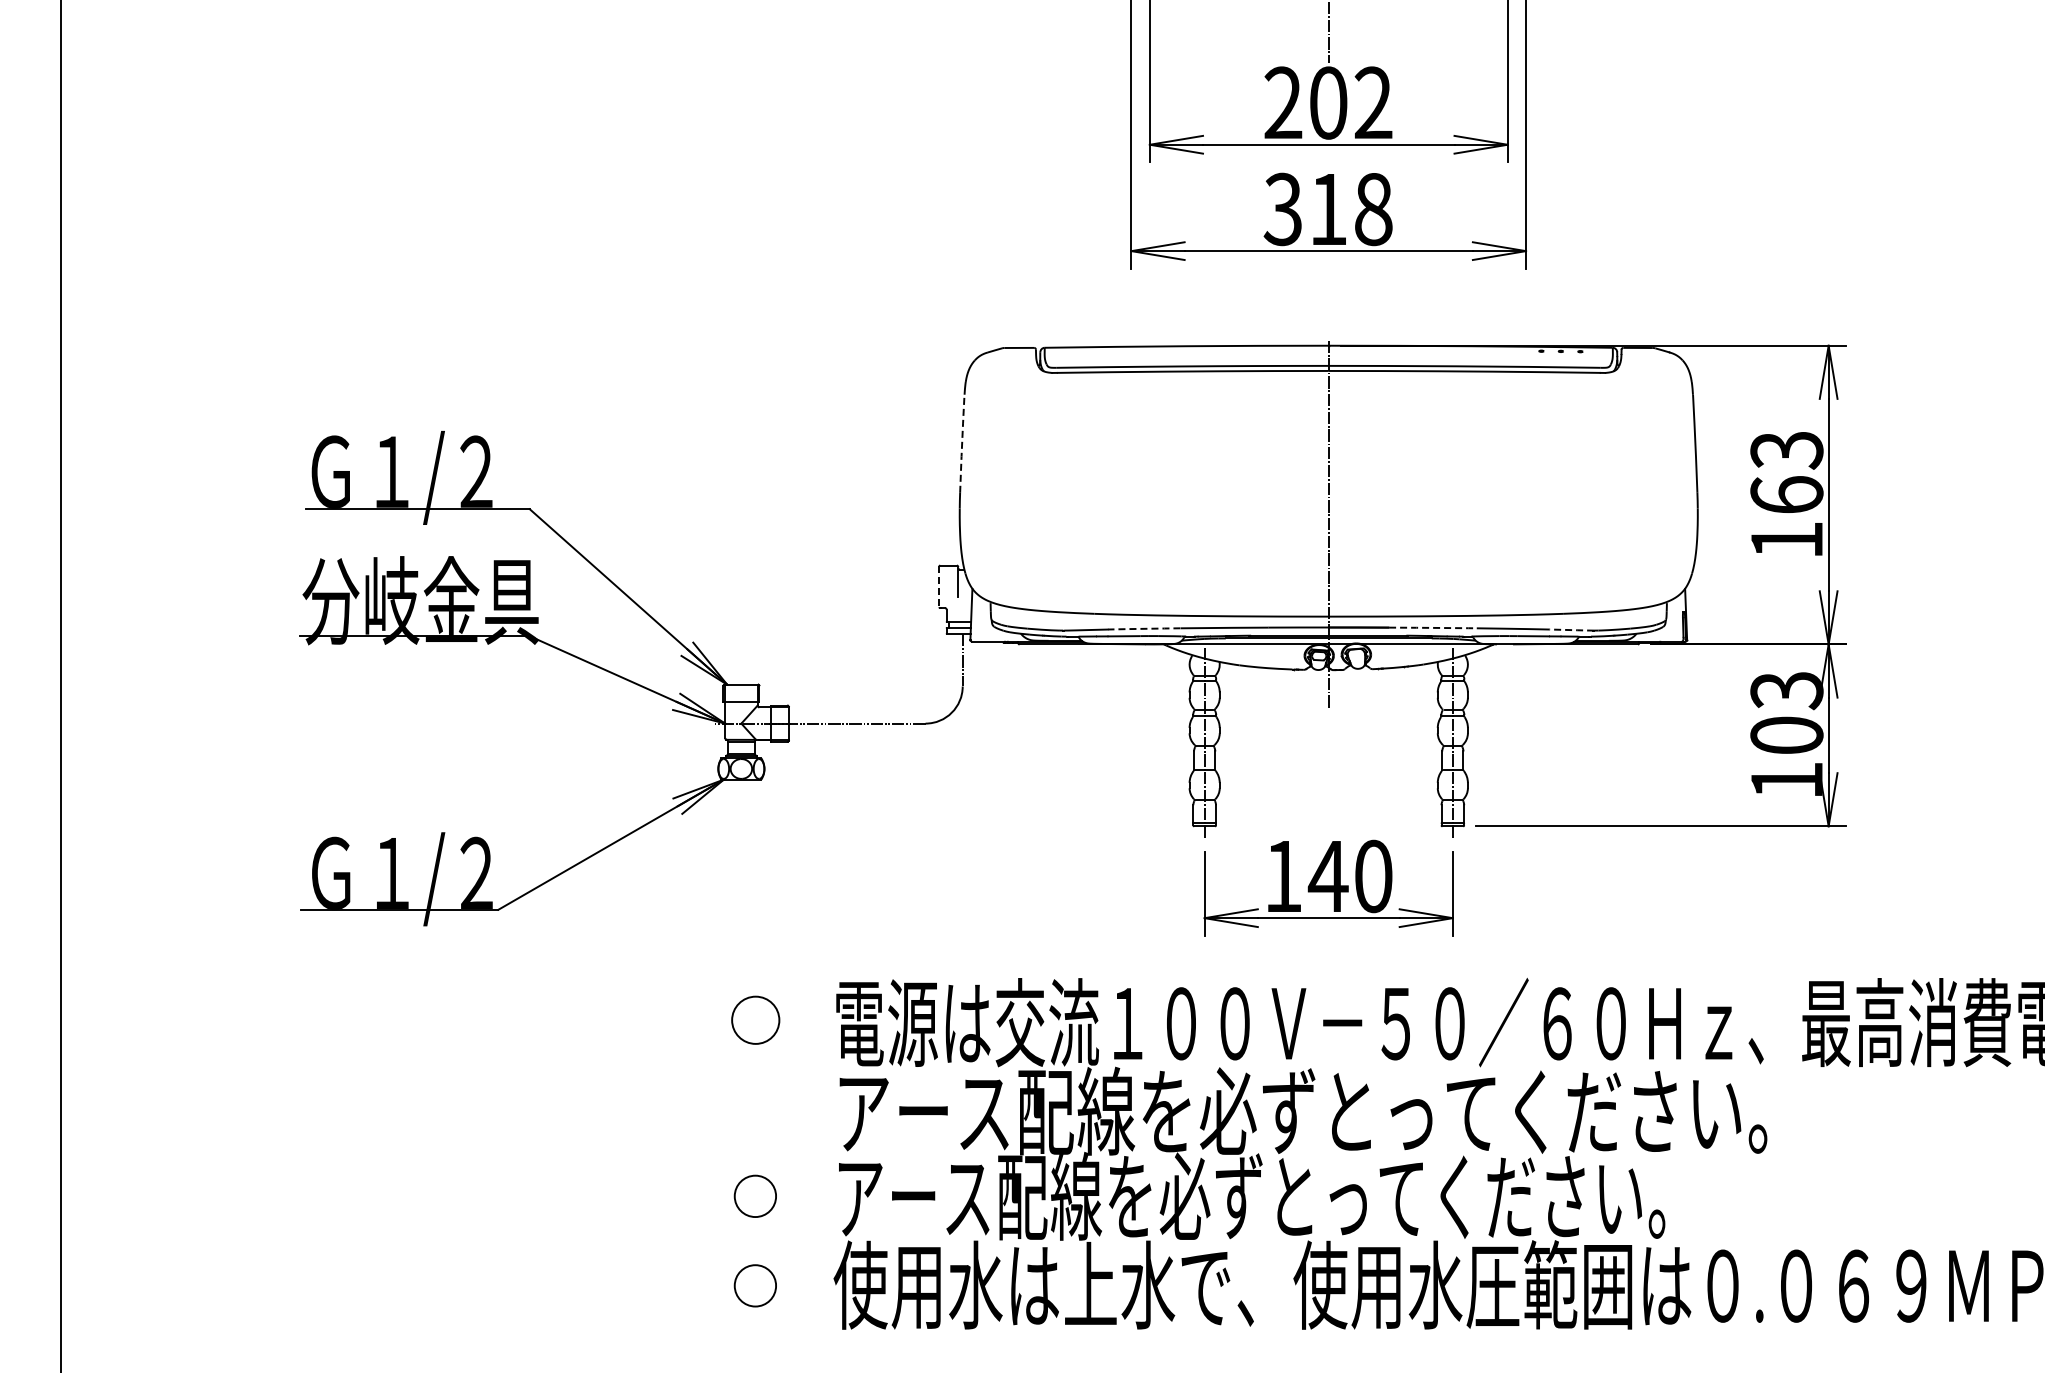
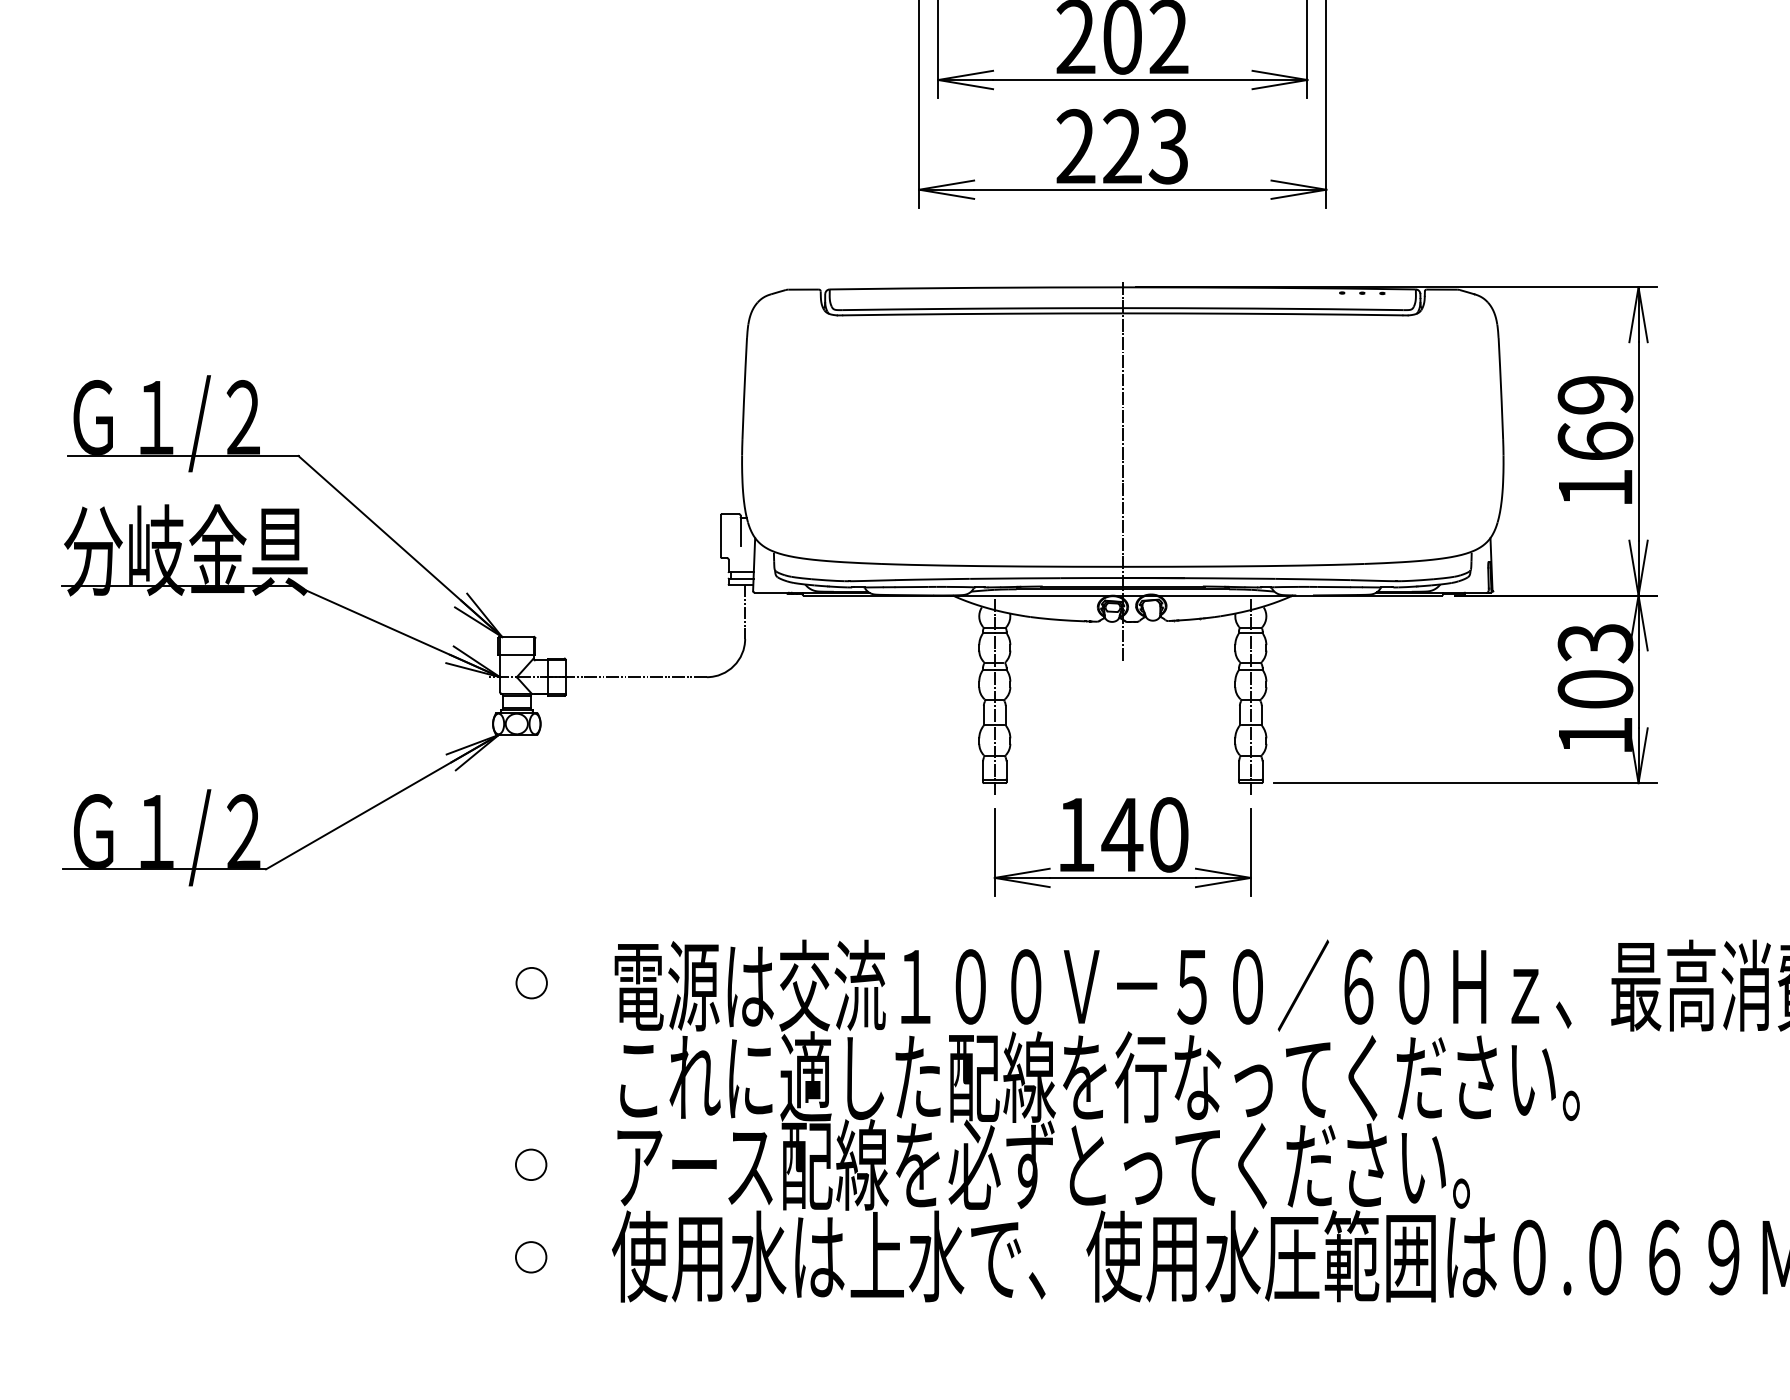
text: (1327, 209) -> (1121, 146), 318 -> 223
line: (962, 443) -> (744, 388), dashed -> solid
text: (1786, 450) -> (1595, 395), 163 -> 169
line: (939, 587) -> (721, 536), dashed -> solid
line: (1433, 627) -> (1230, 578), dashed -> solid
line: (1143, 628) -> (931, 579), dashed -> solid
line: (1572, 630) -> (1374, 581), dashed -> solid
circle: (755, 1019) -> (531, 982), size x0.62
text: (1305, 1110) -> (1098, 1076), アース配線を必ずとってください。 -> これに適した配線を行なってください。
circle: (754, 1195) -> (530, 1164), size x0.71
circle: (754, 1285) -> (530, 1256), size x0.71

